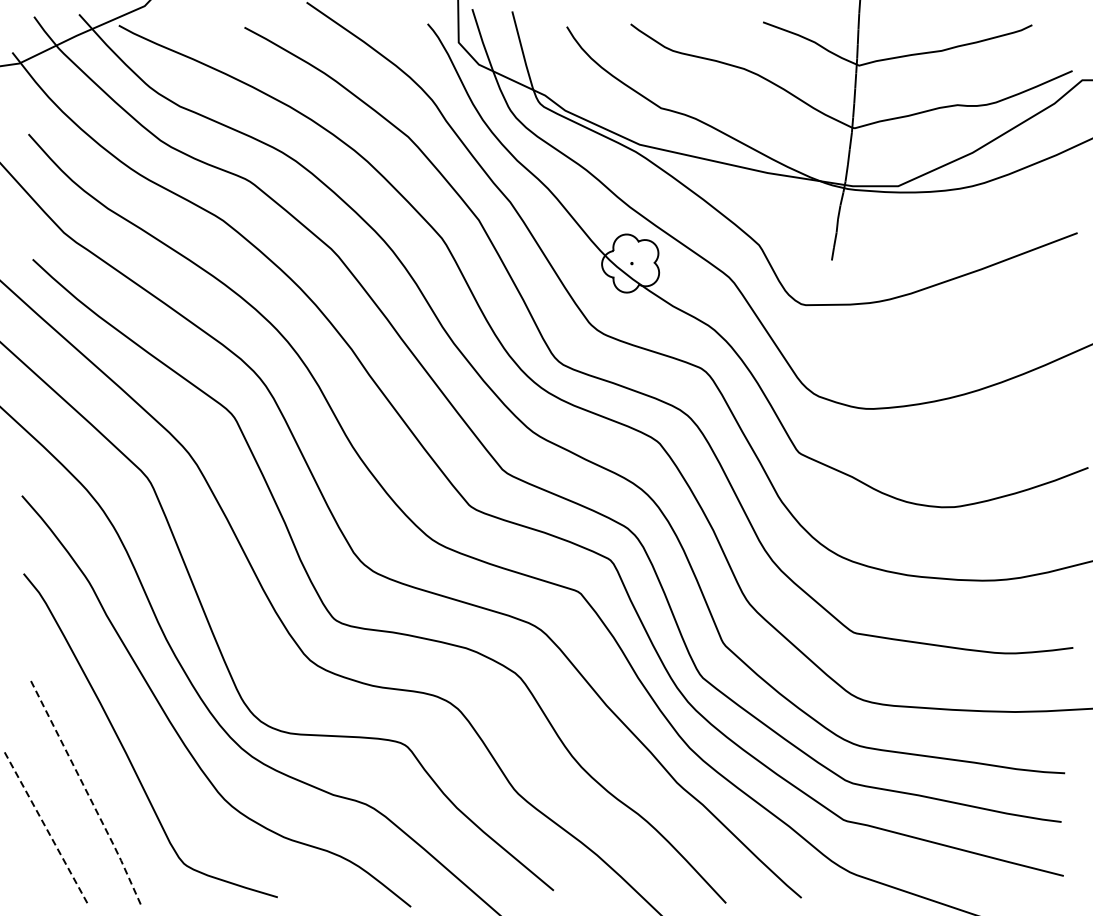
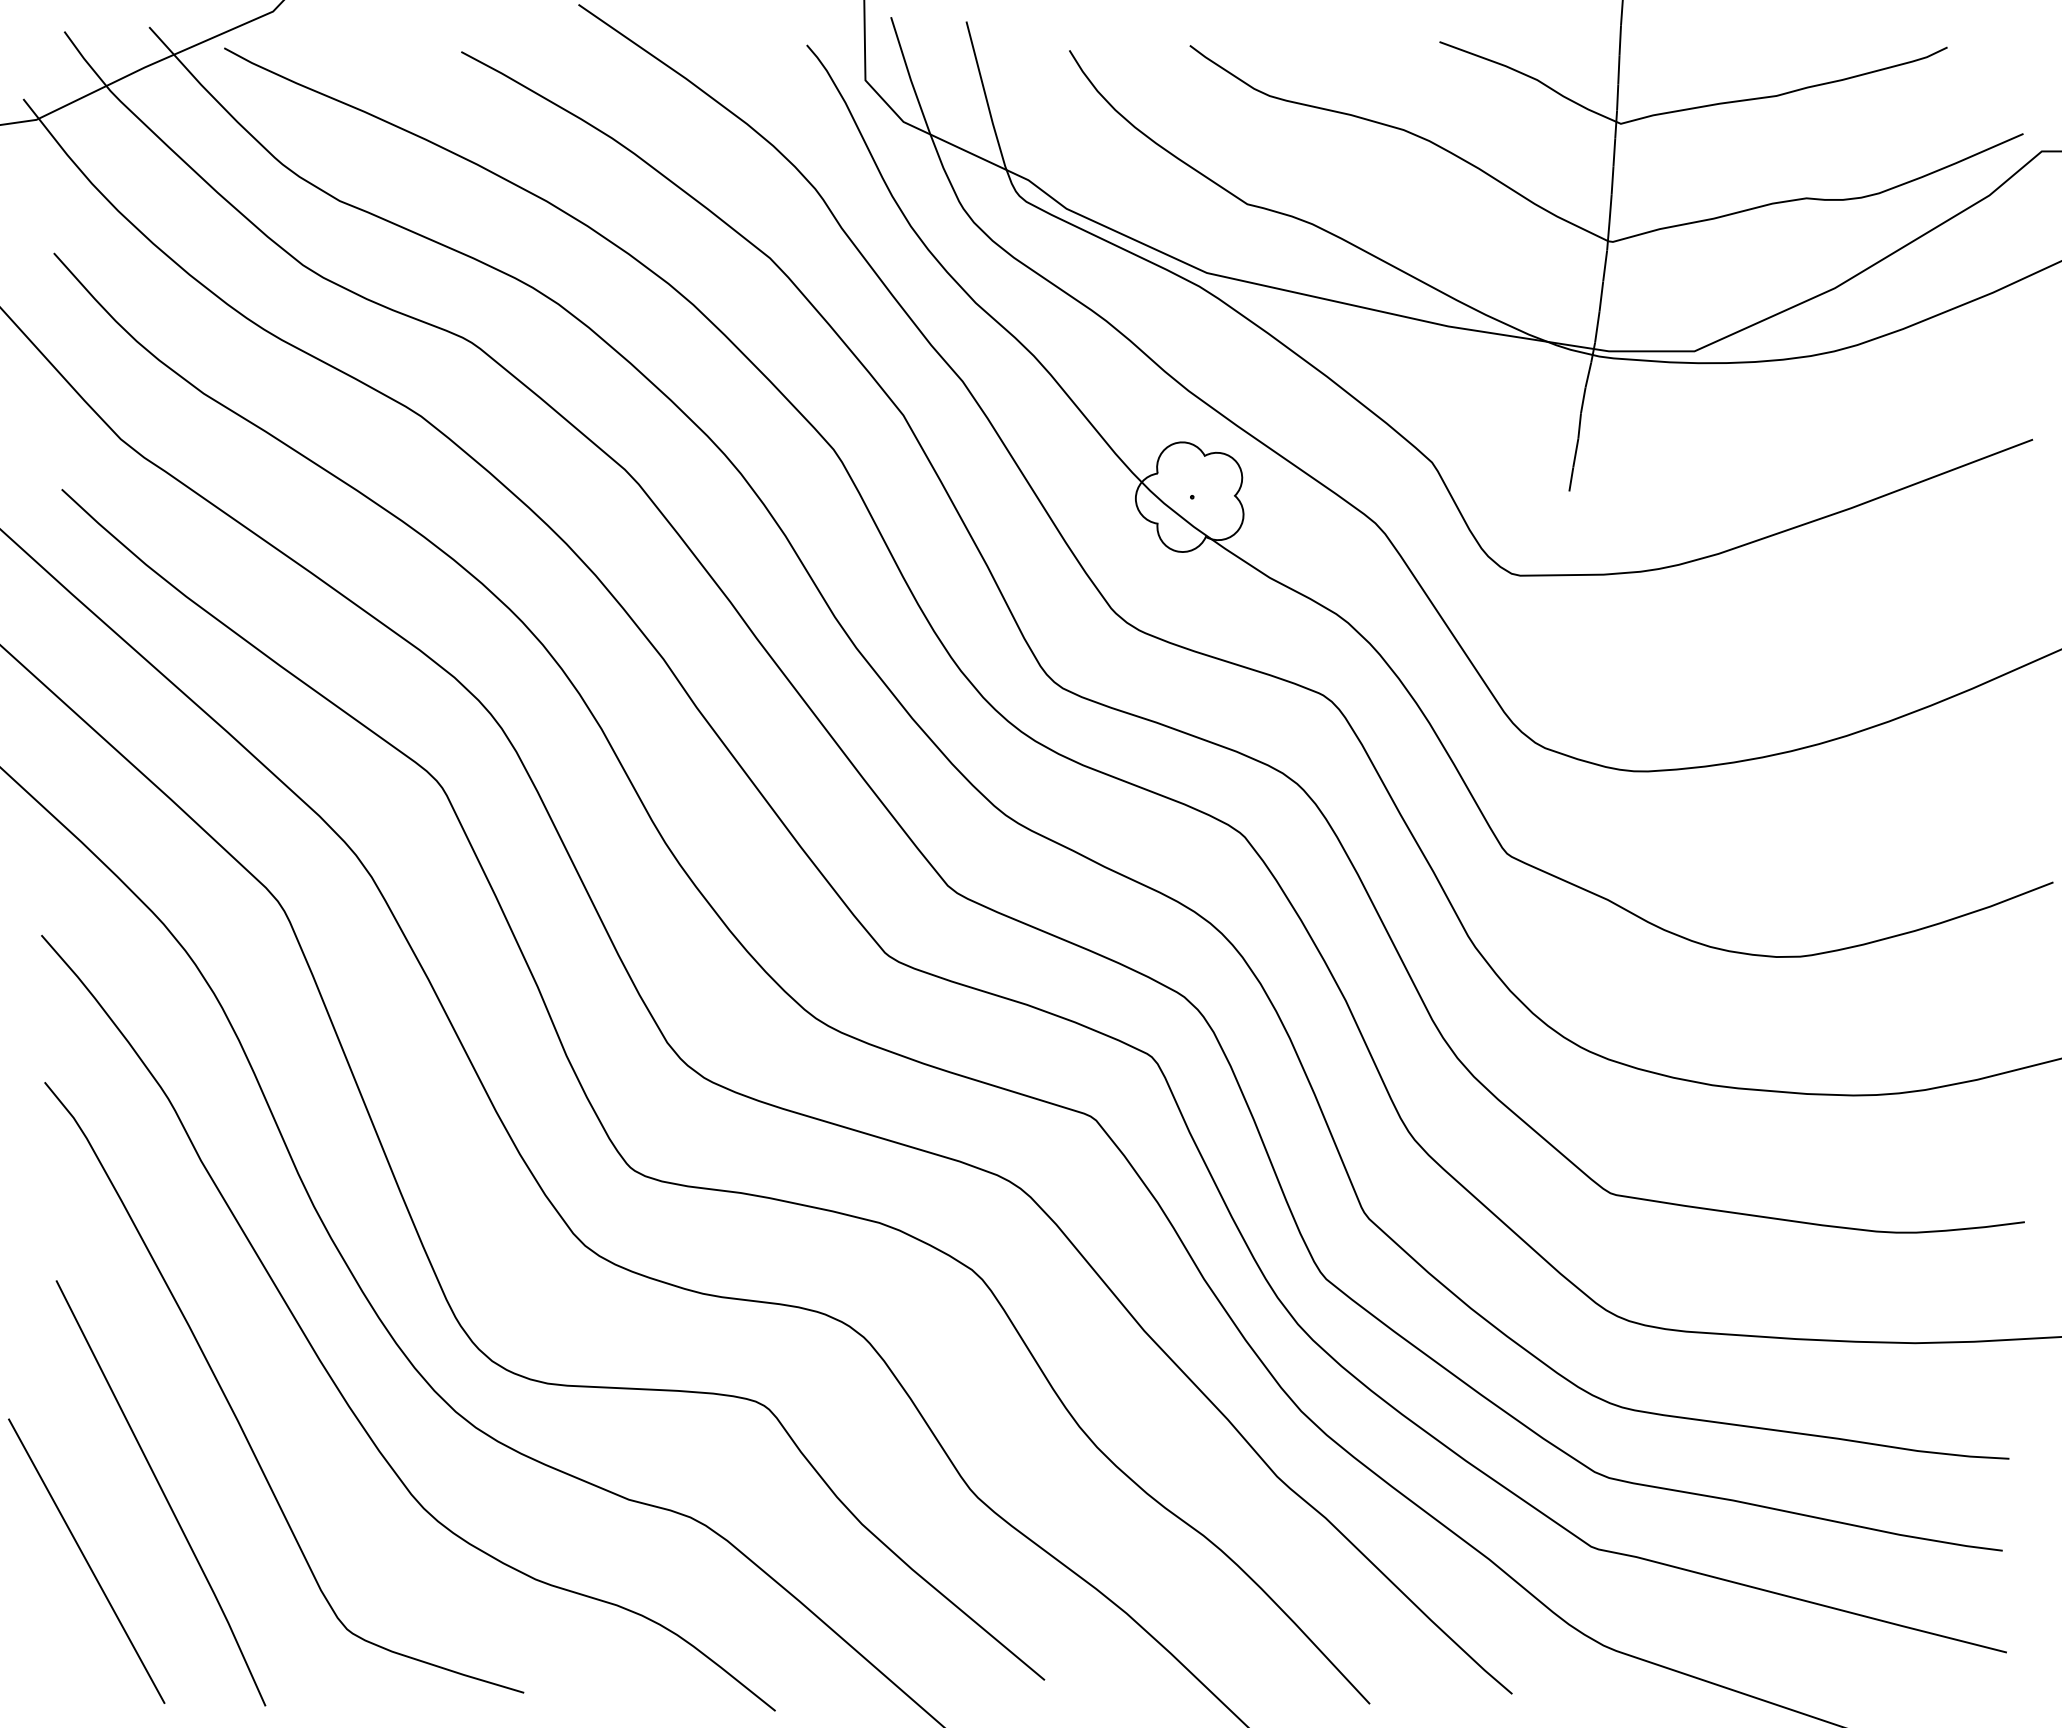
line: (86, 792) -> (163, 1495), dashed -> solid
line: (45, 827) -> (85, 1561), dashed -> solid

